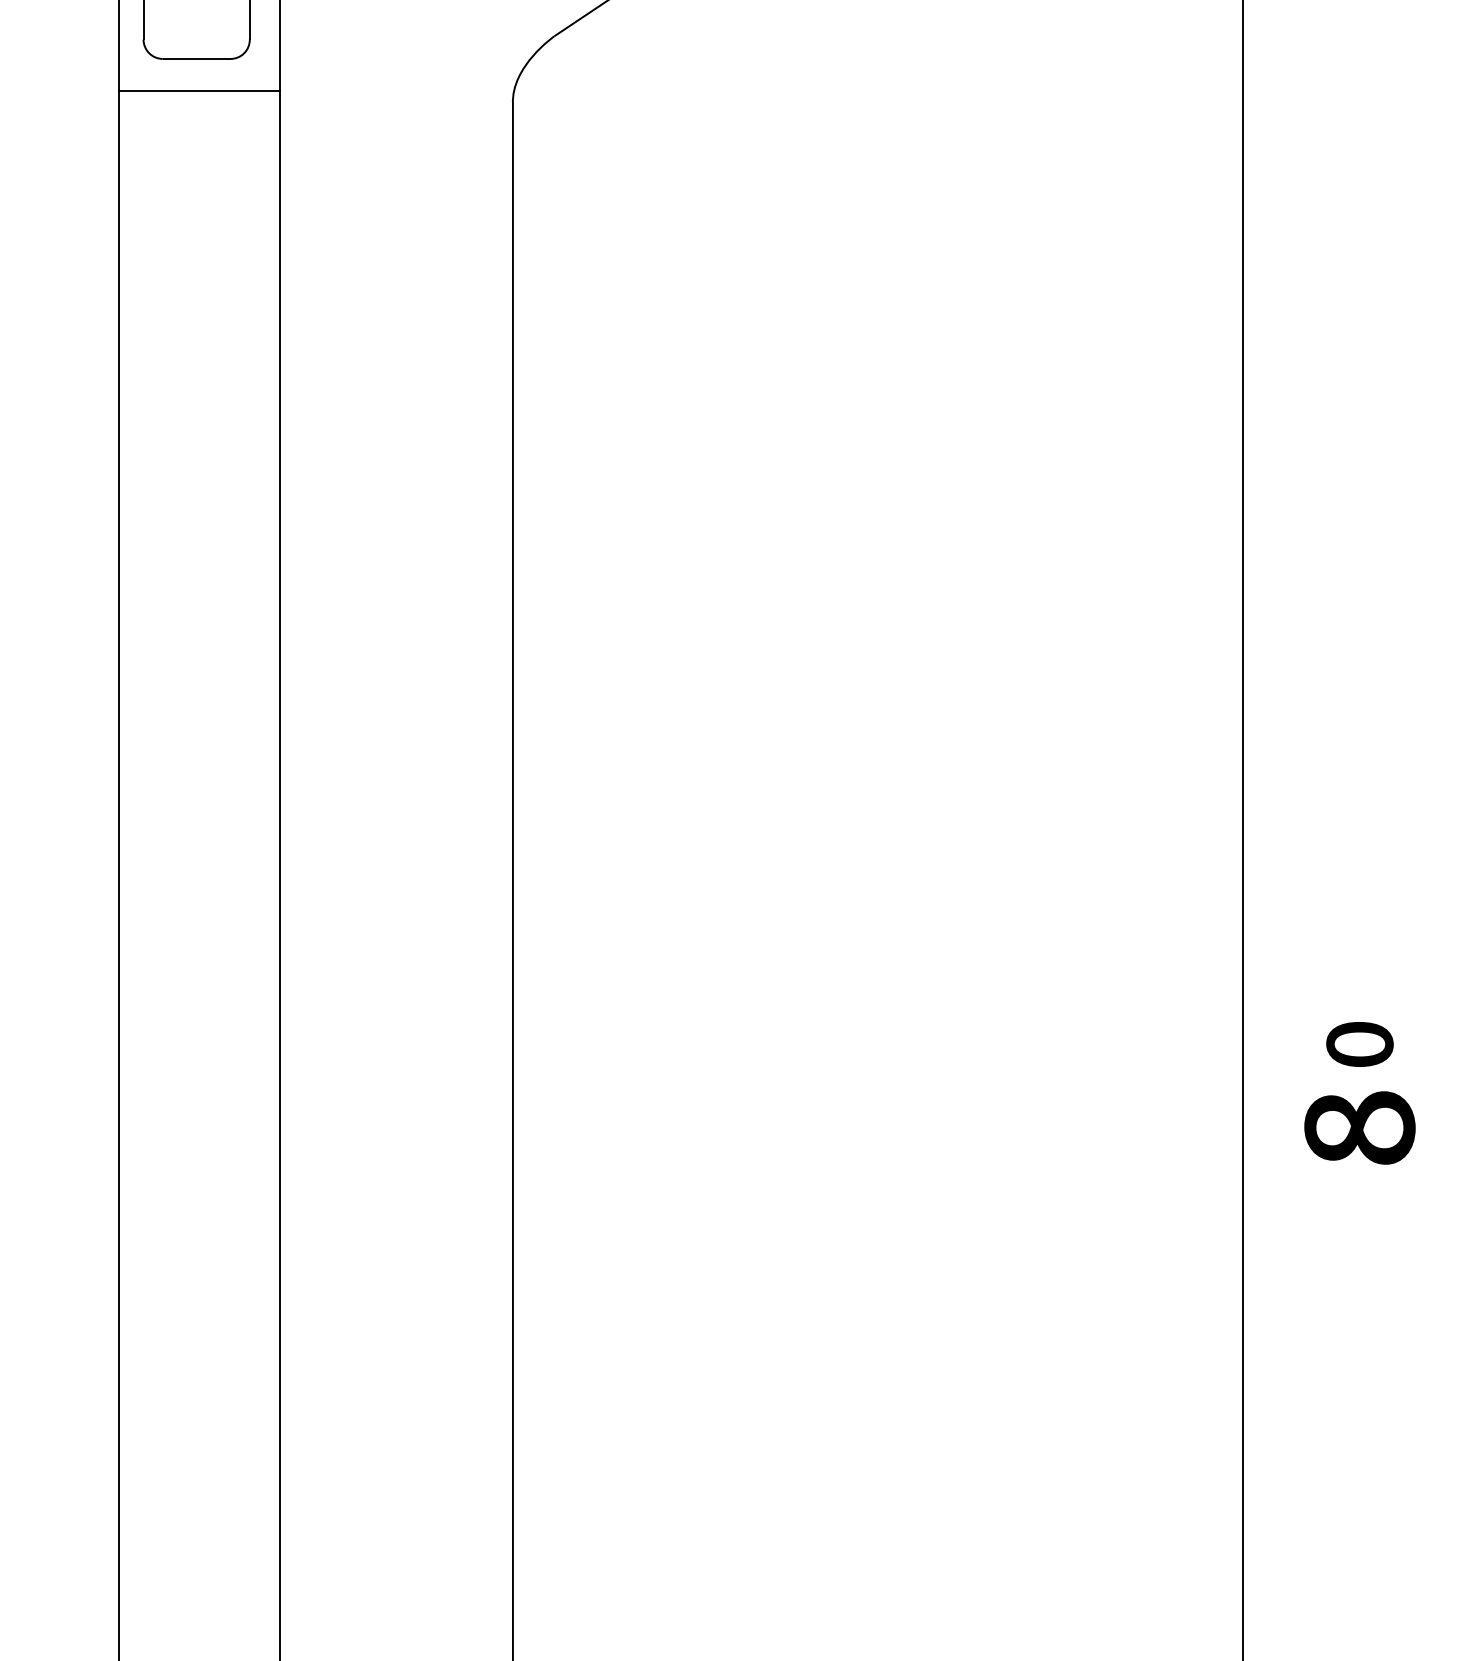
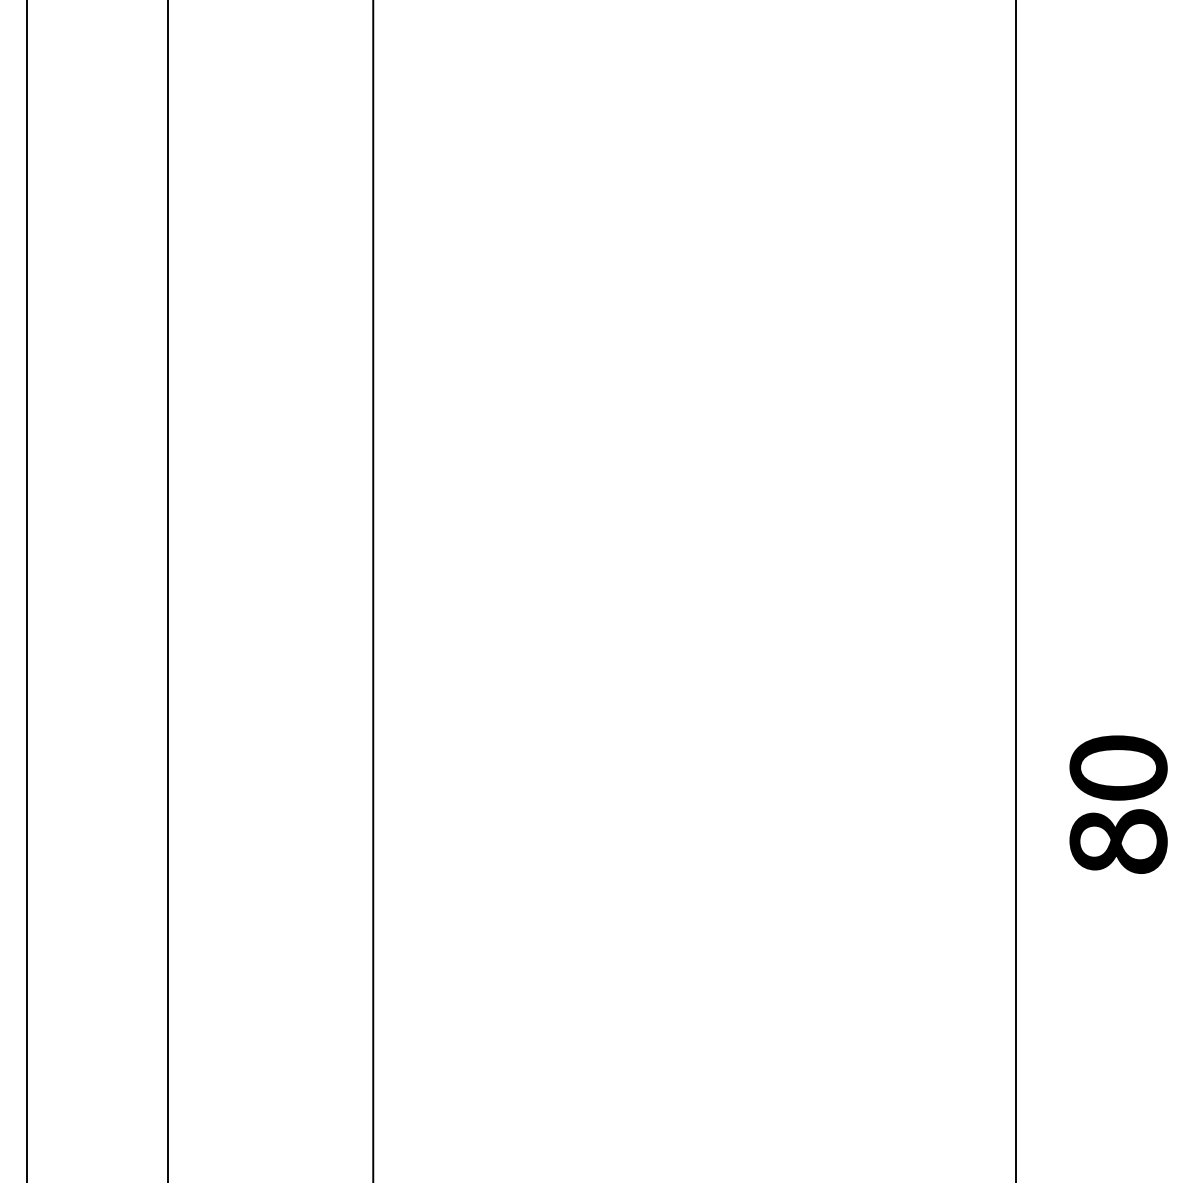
part: (1359, 1044) -> (1118, 768), size x1.67

